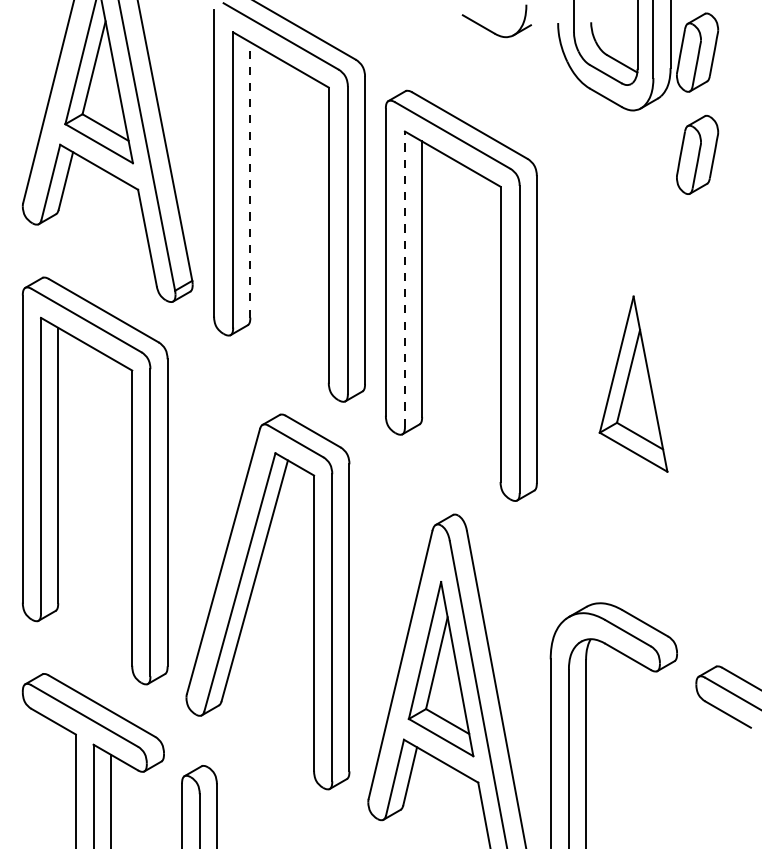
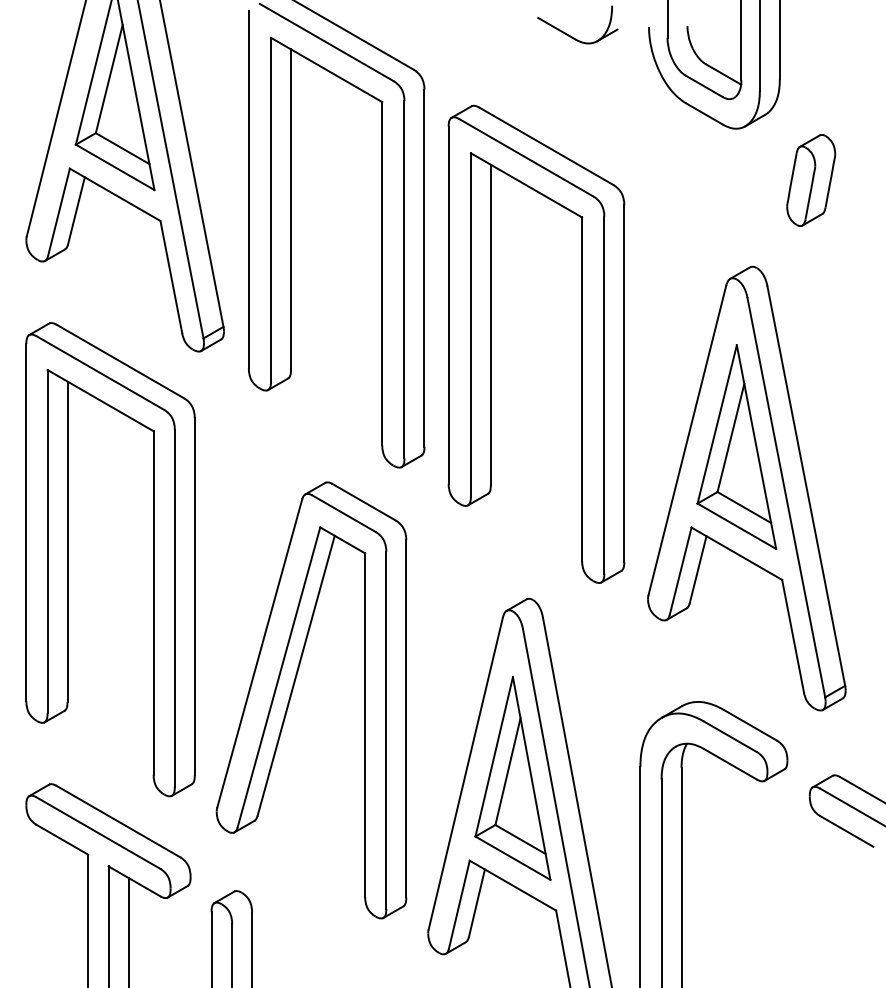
part: (697, 52) -> (811, 61), removed
line: (250, 179) -> (291, 209), dashed -> solid
line: (404, 278) -> (470, 324), dashed -> solid
part: (641, 419) -> (746, 488), added

